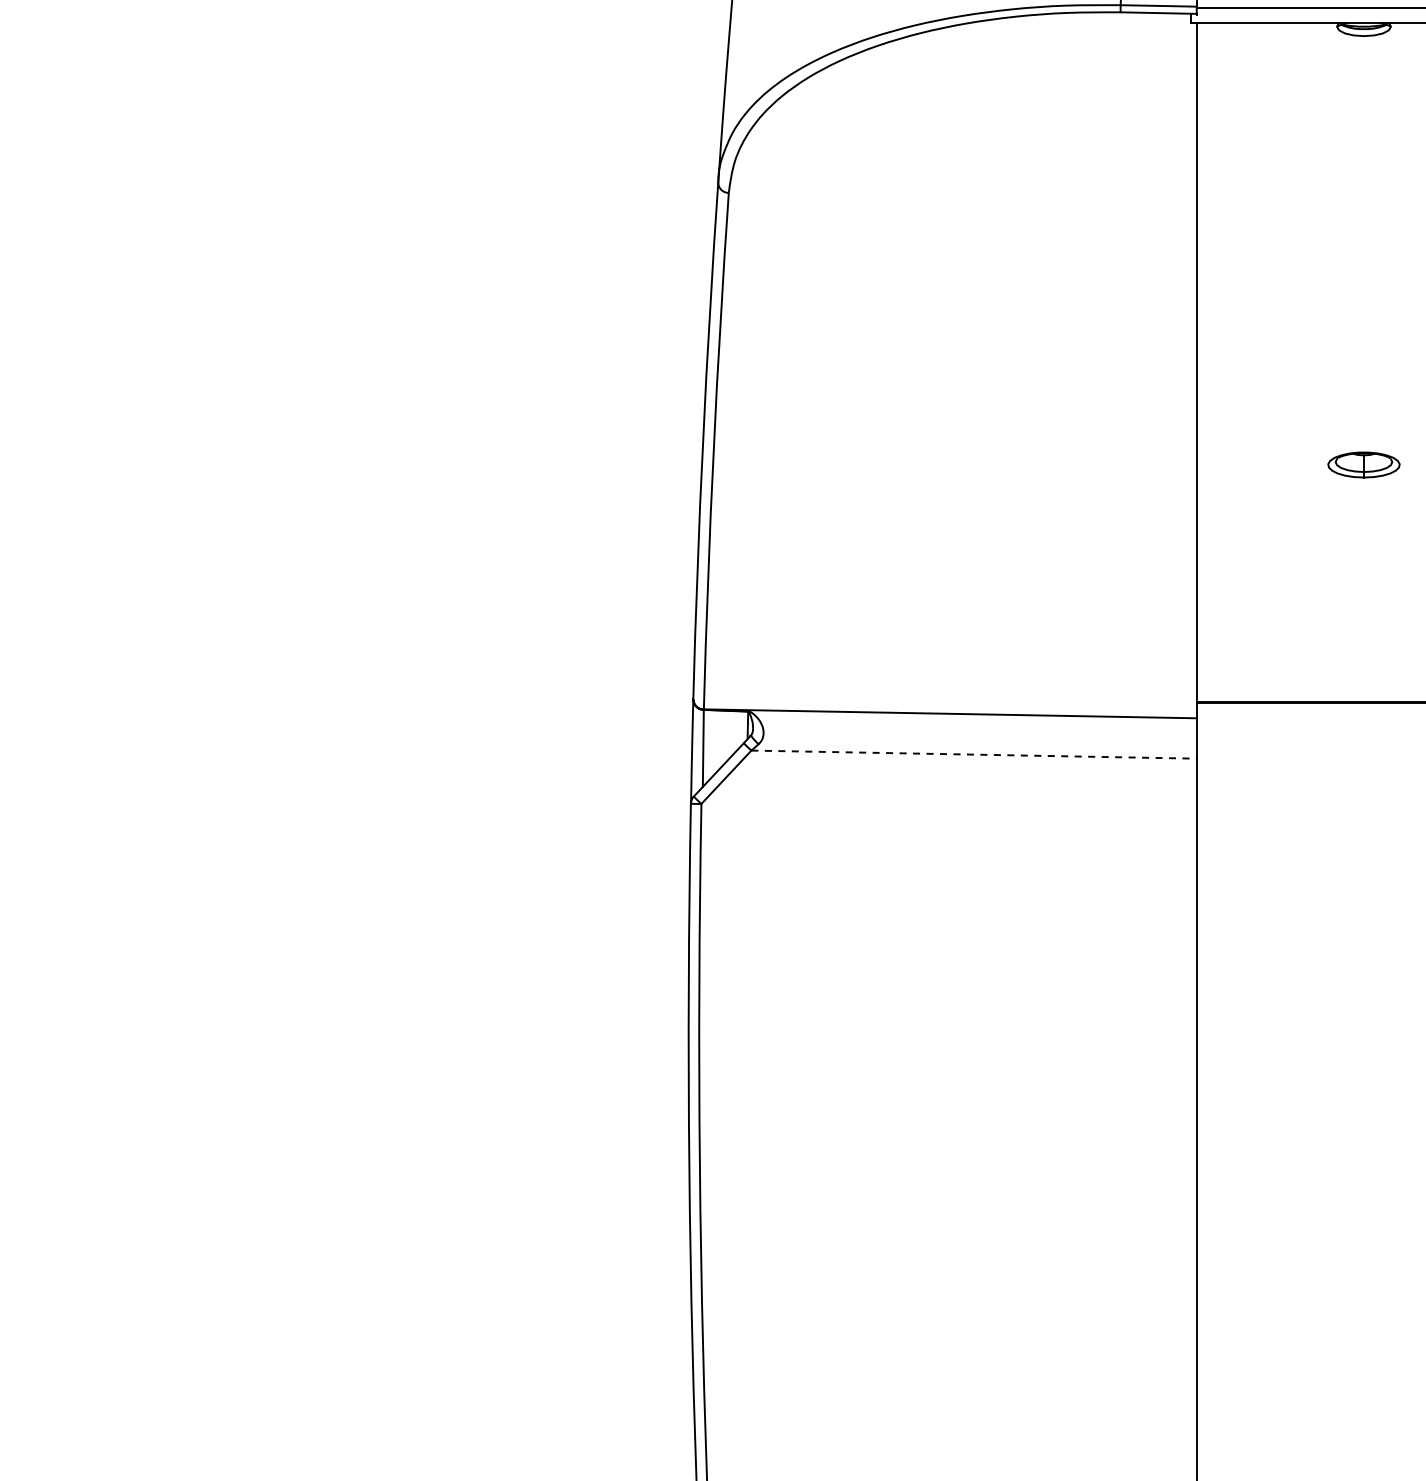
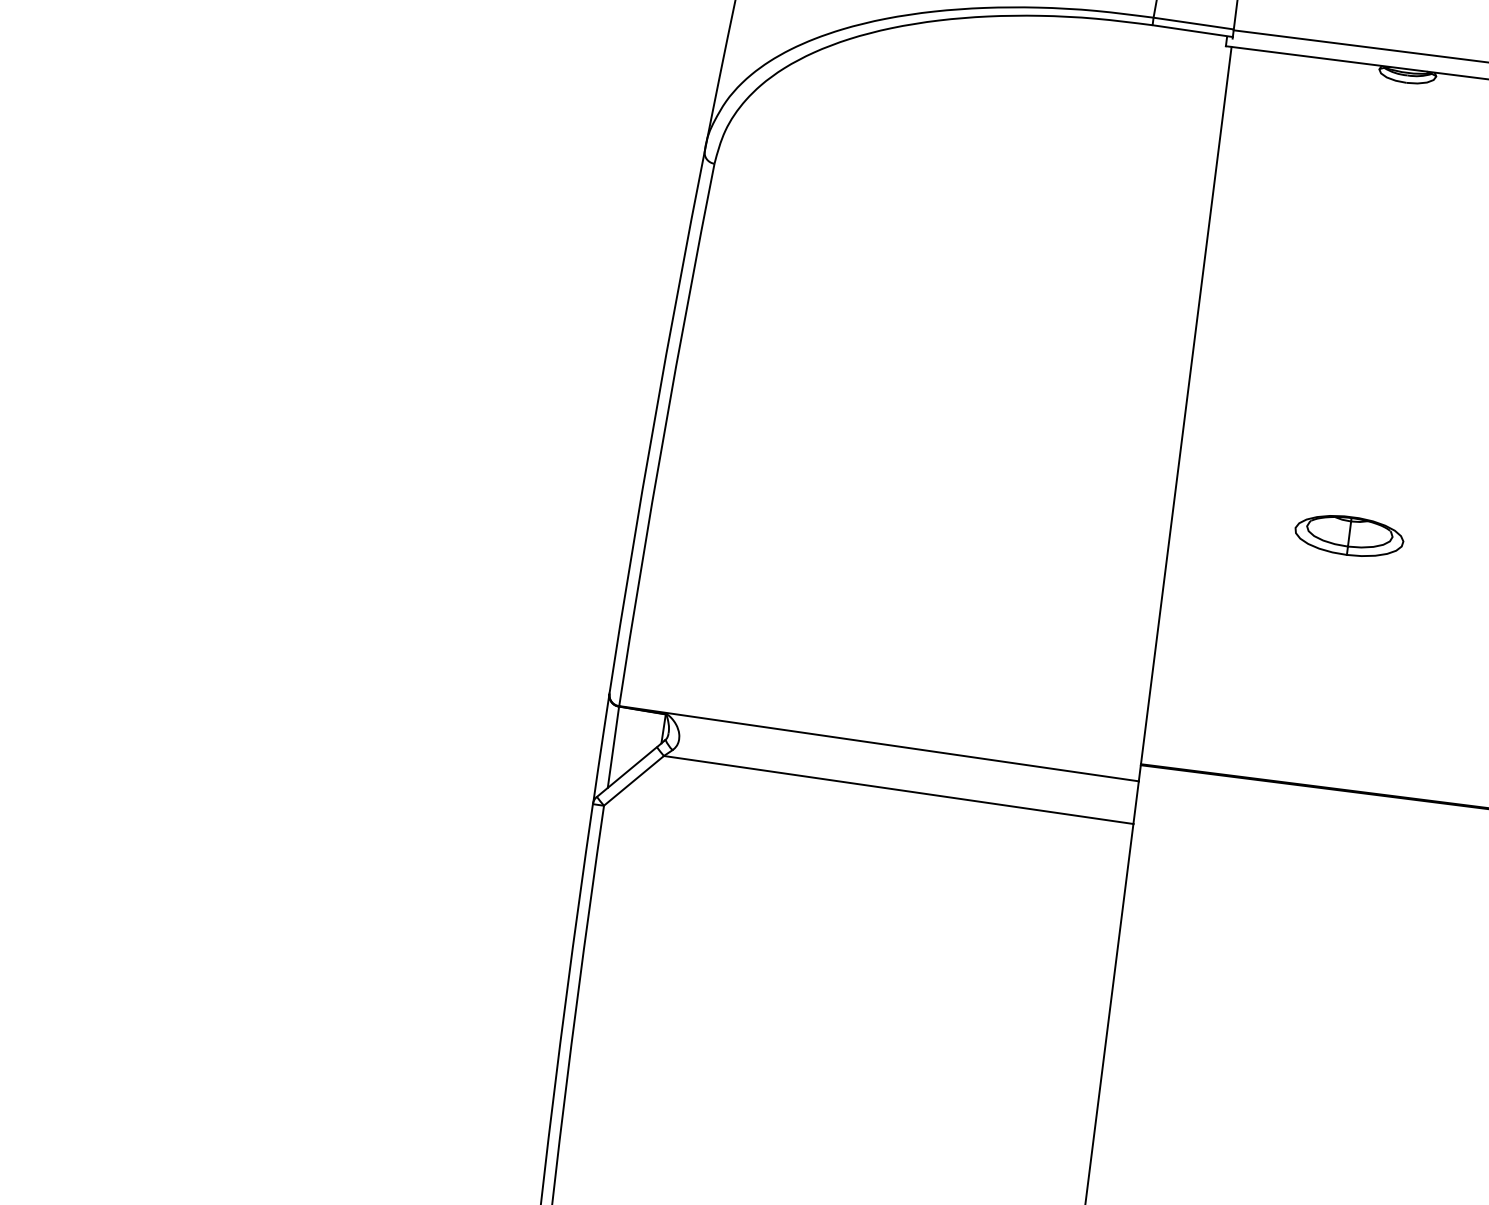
part: (1363, 464) -> (1348, 535), size x1.43
line: (974, 754) -> (899, 789), dashed -> solid

